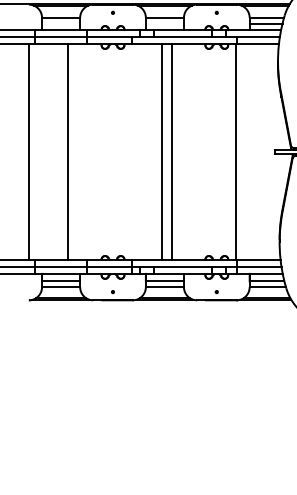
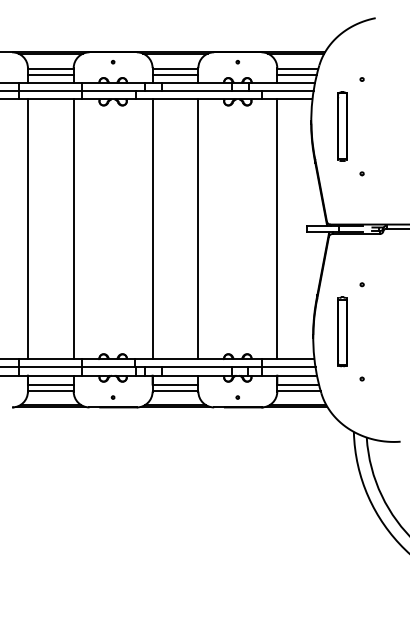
line: (60, 23) -> (50, 75), added
line: (164, 23) -> (175, 75), added
line: (28, 152) -> (27, 229), moved
line: (67, 152) -> (73, 229), moved
line: (161, 152) -> (152, 229), moved
line: (172, 152) -> (198, 229), moved
line: (236, 152) -> (277, 229), moved

